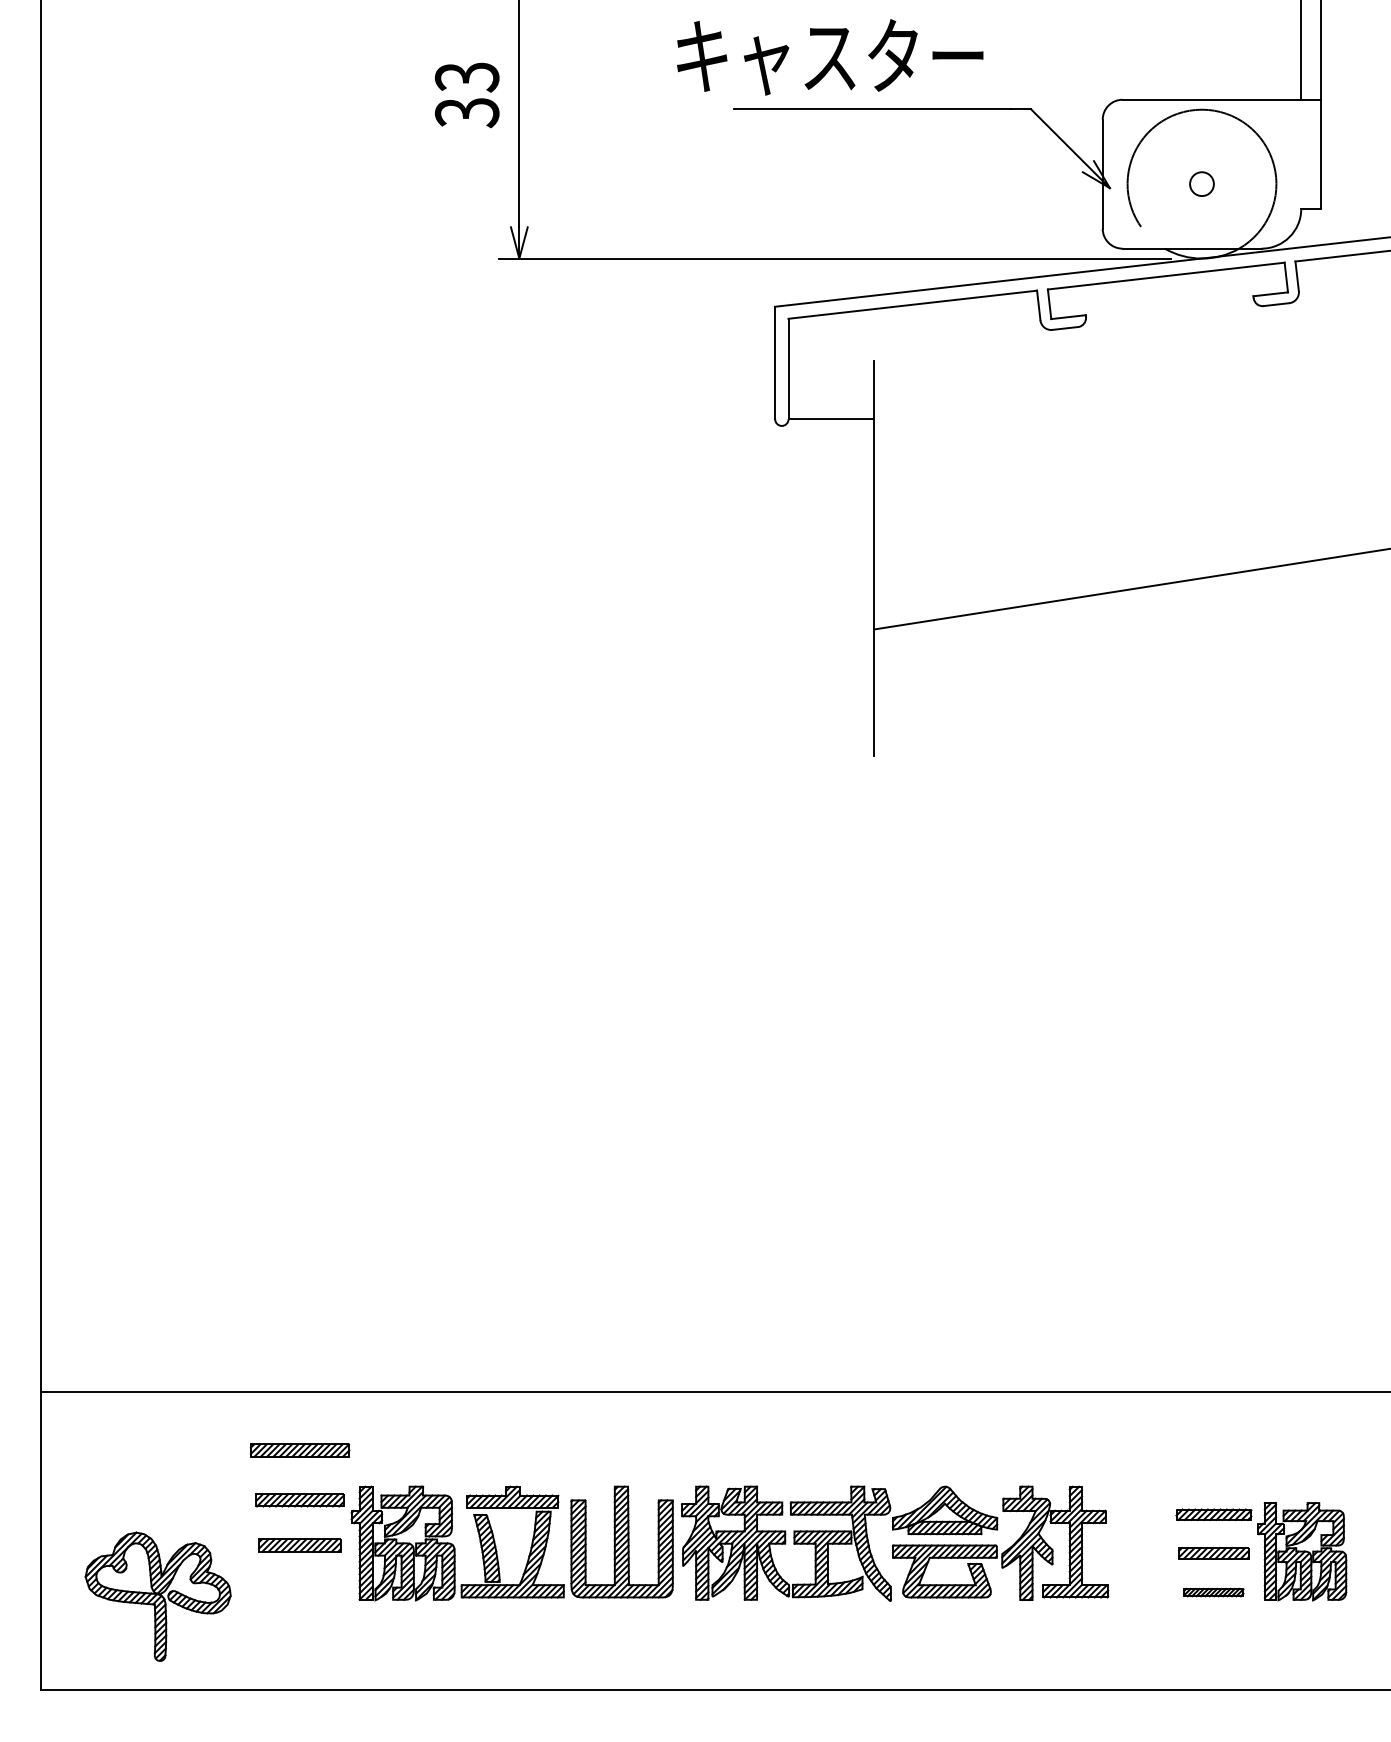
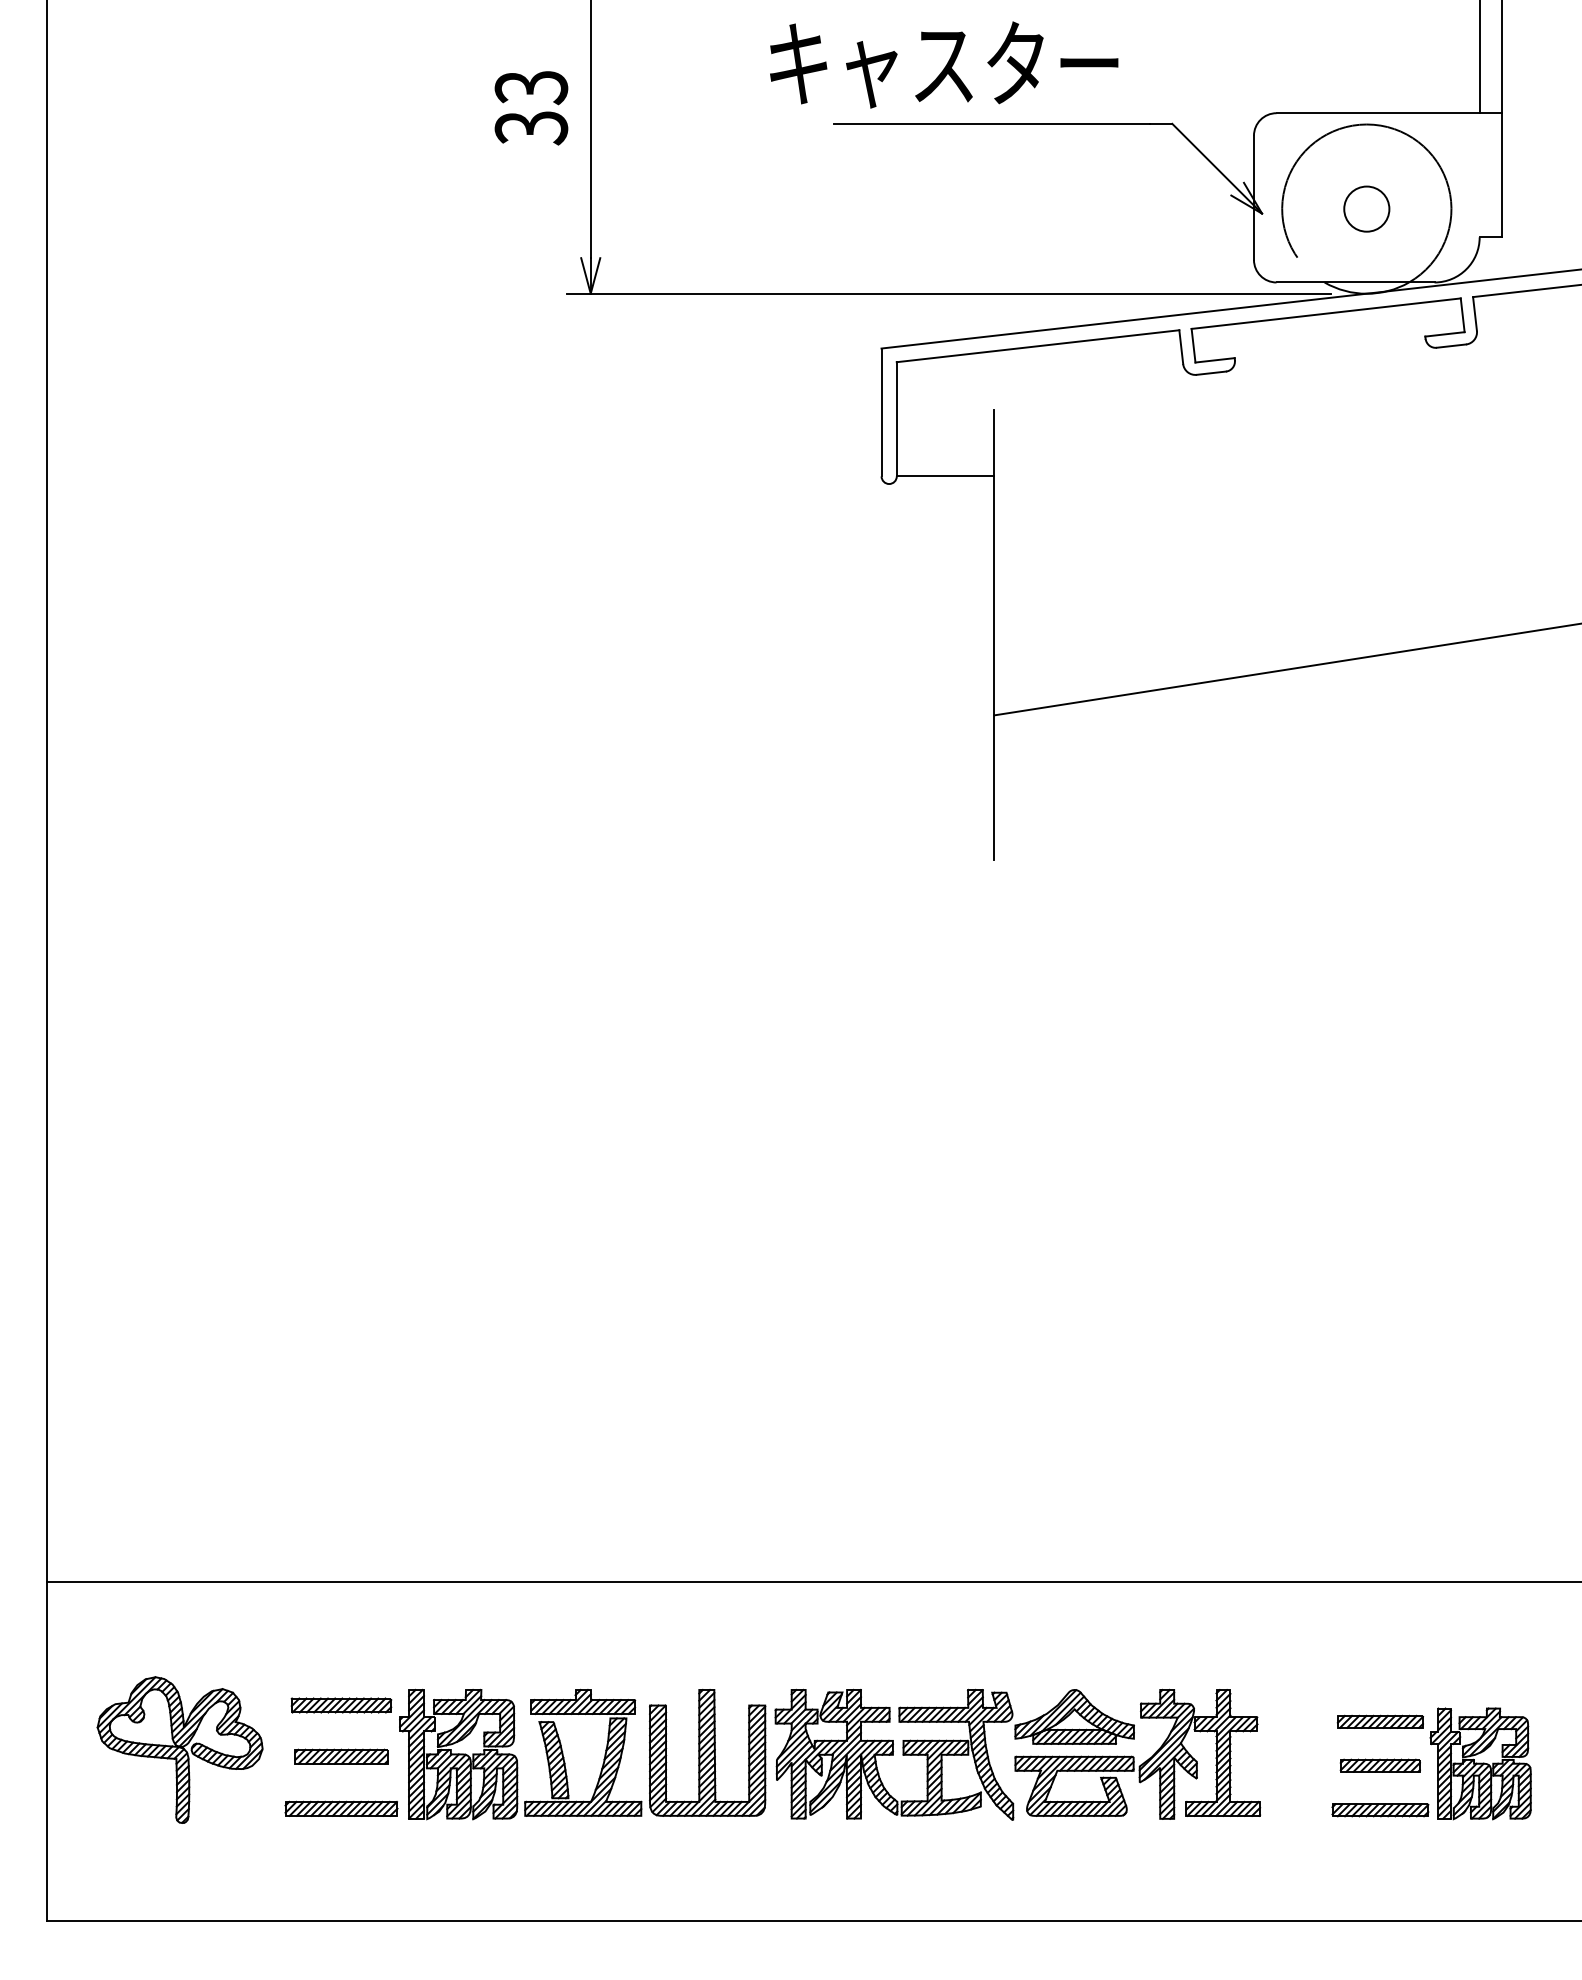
circle: (1201, 183) -> (1366, 208), size x1.67
part: (300, 1450) -> (341, 1808), moved
part: (1214, 1592) -> (1380, 1810), size x1.43
part: (157, 1596) -> (179, 1749), moved

